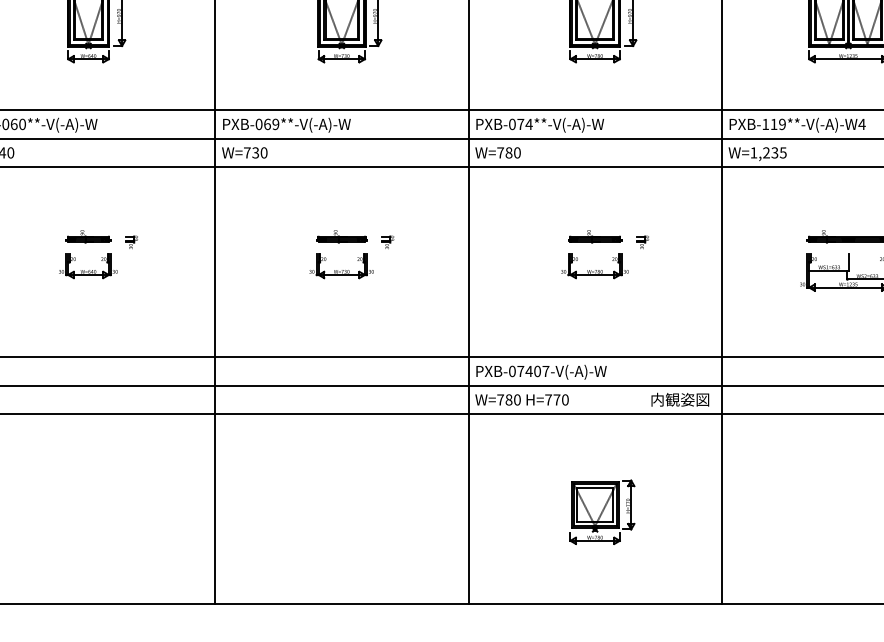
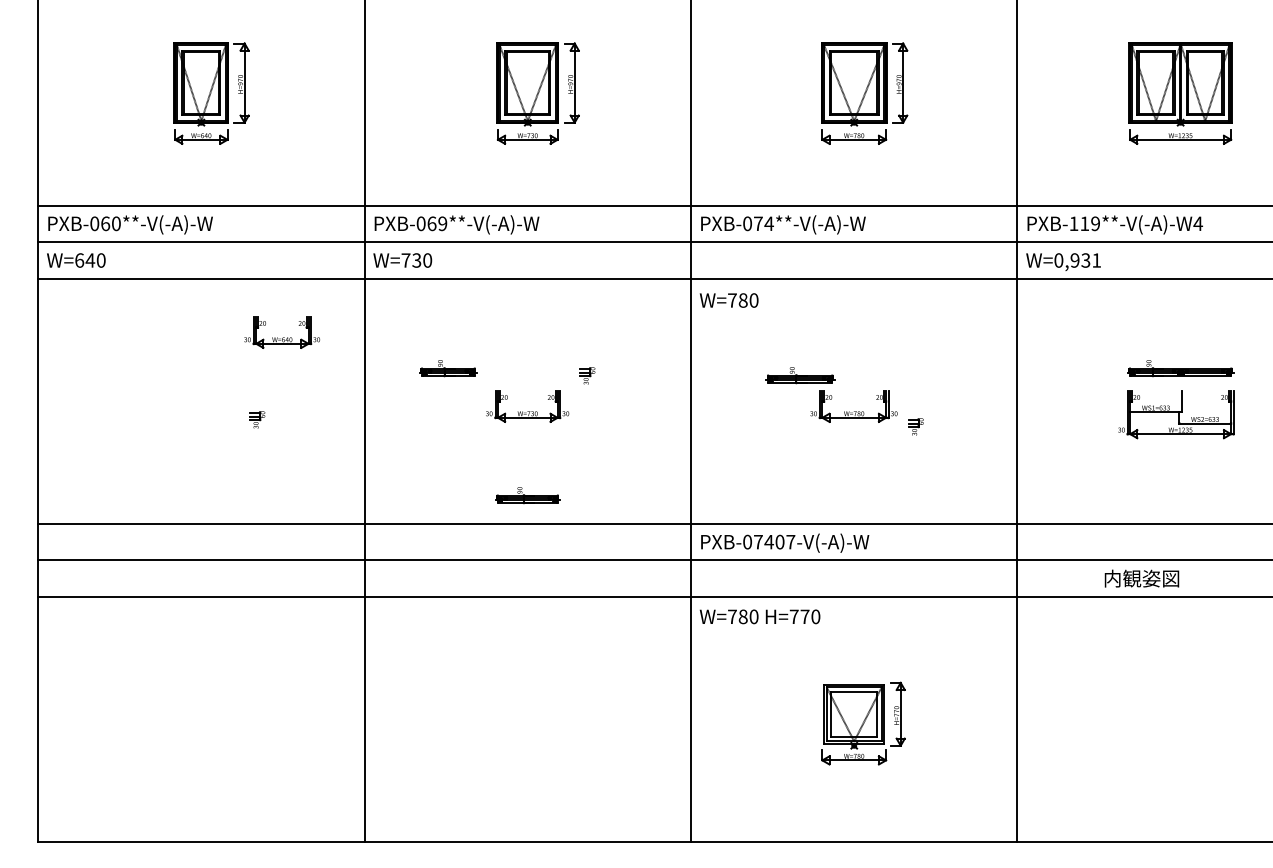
text: (497, 152) -> (728, 300), moved
text: (768, 152) -> (1077, 260), W=1,235 -> W=0,931
part: (88, 236) -> (448, 368), moved
part: (341, 236) -> (527, 495), moved
part: (595, 236) -> (800, 375), moved
part: (132, 242) -> (257, 419), moved
part: (642, 242) -> (915, 426), moved
part: (87, 266) -> (281, 332), moved
text: (521, 399) -> (759, 616), moved
text: (679, 399) -> (1141, 578), moved

